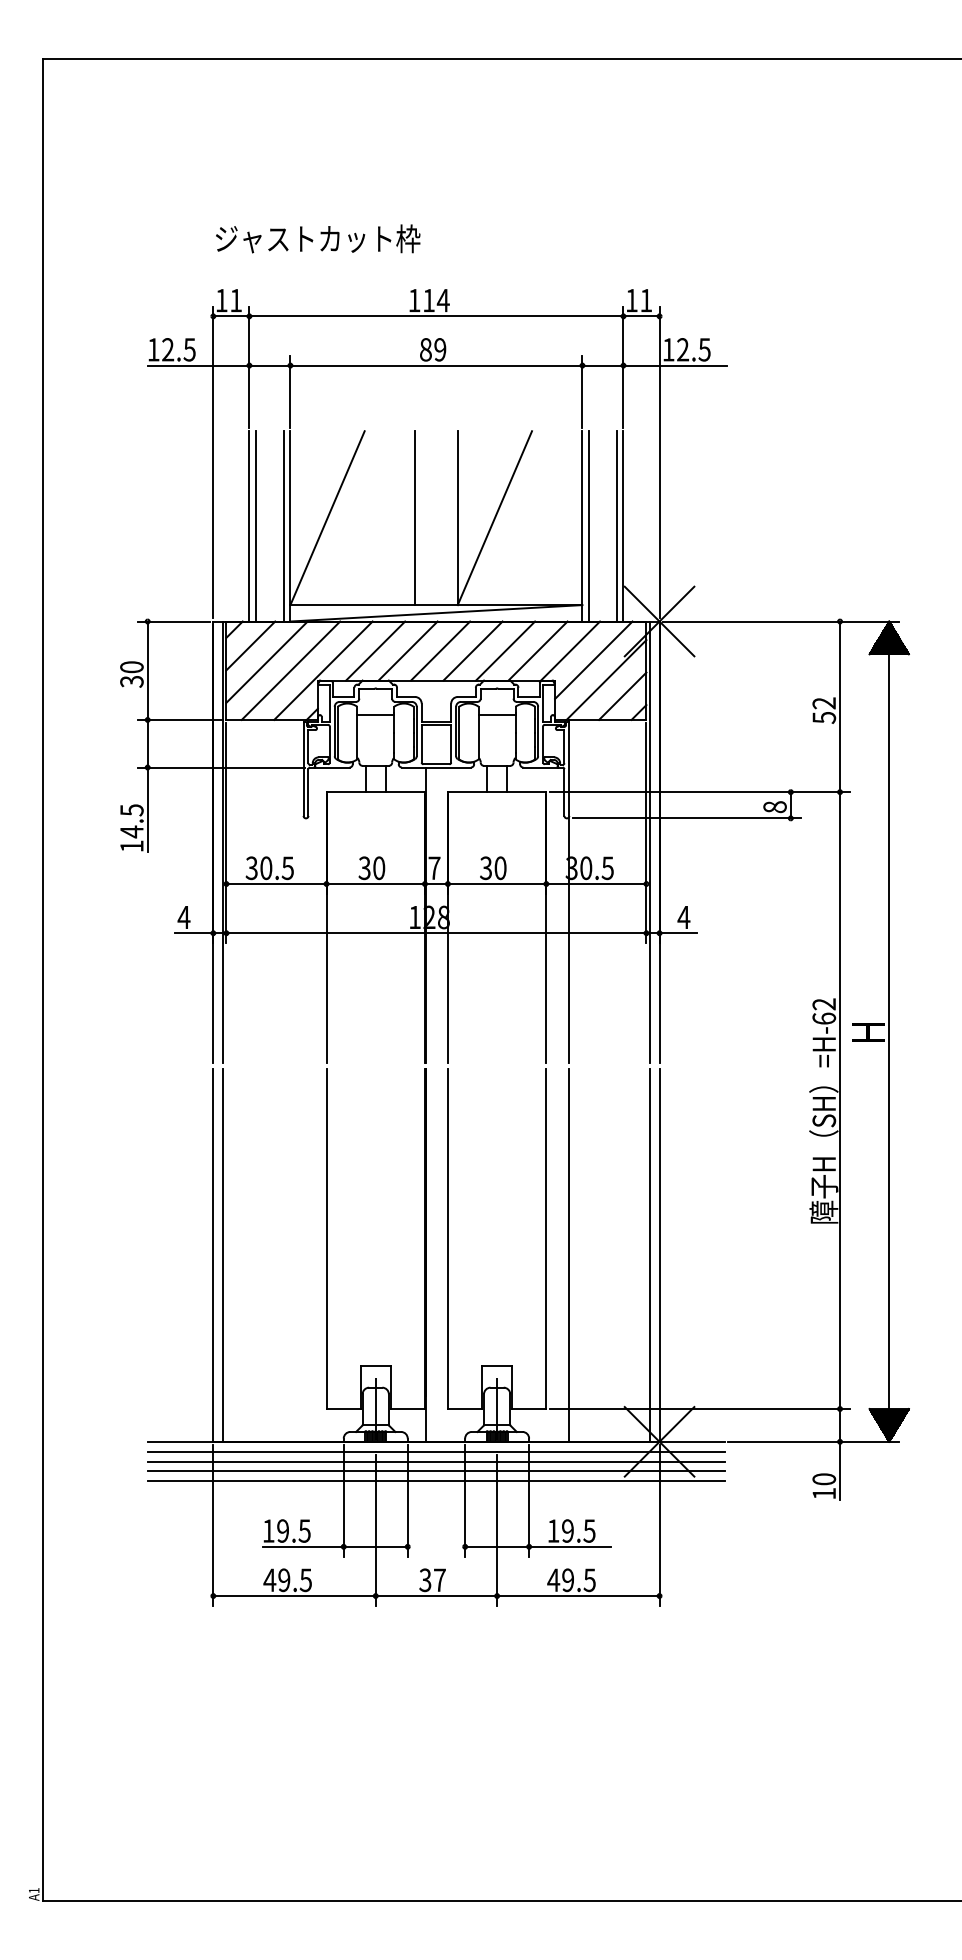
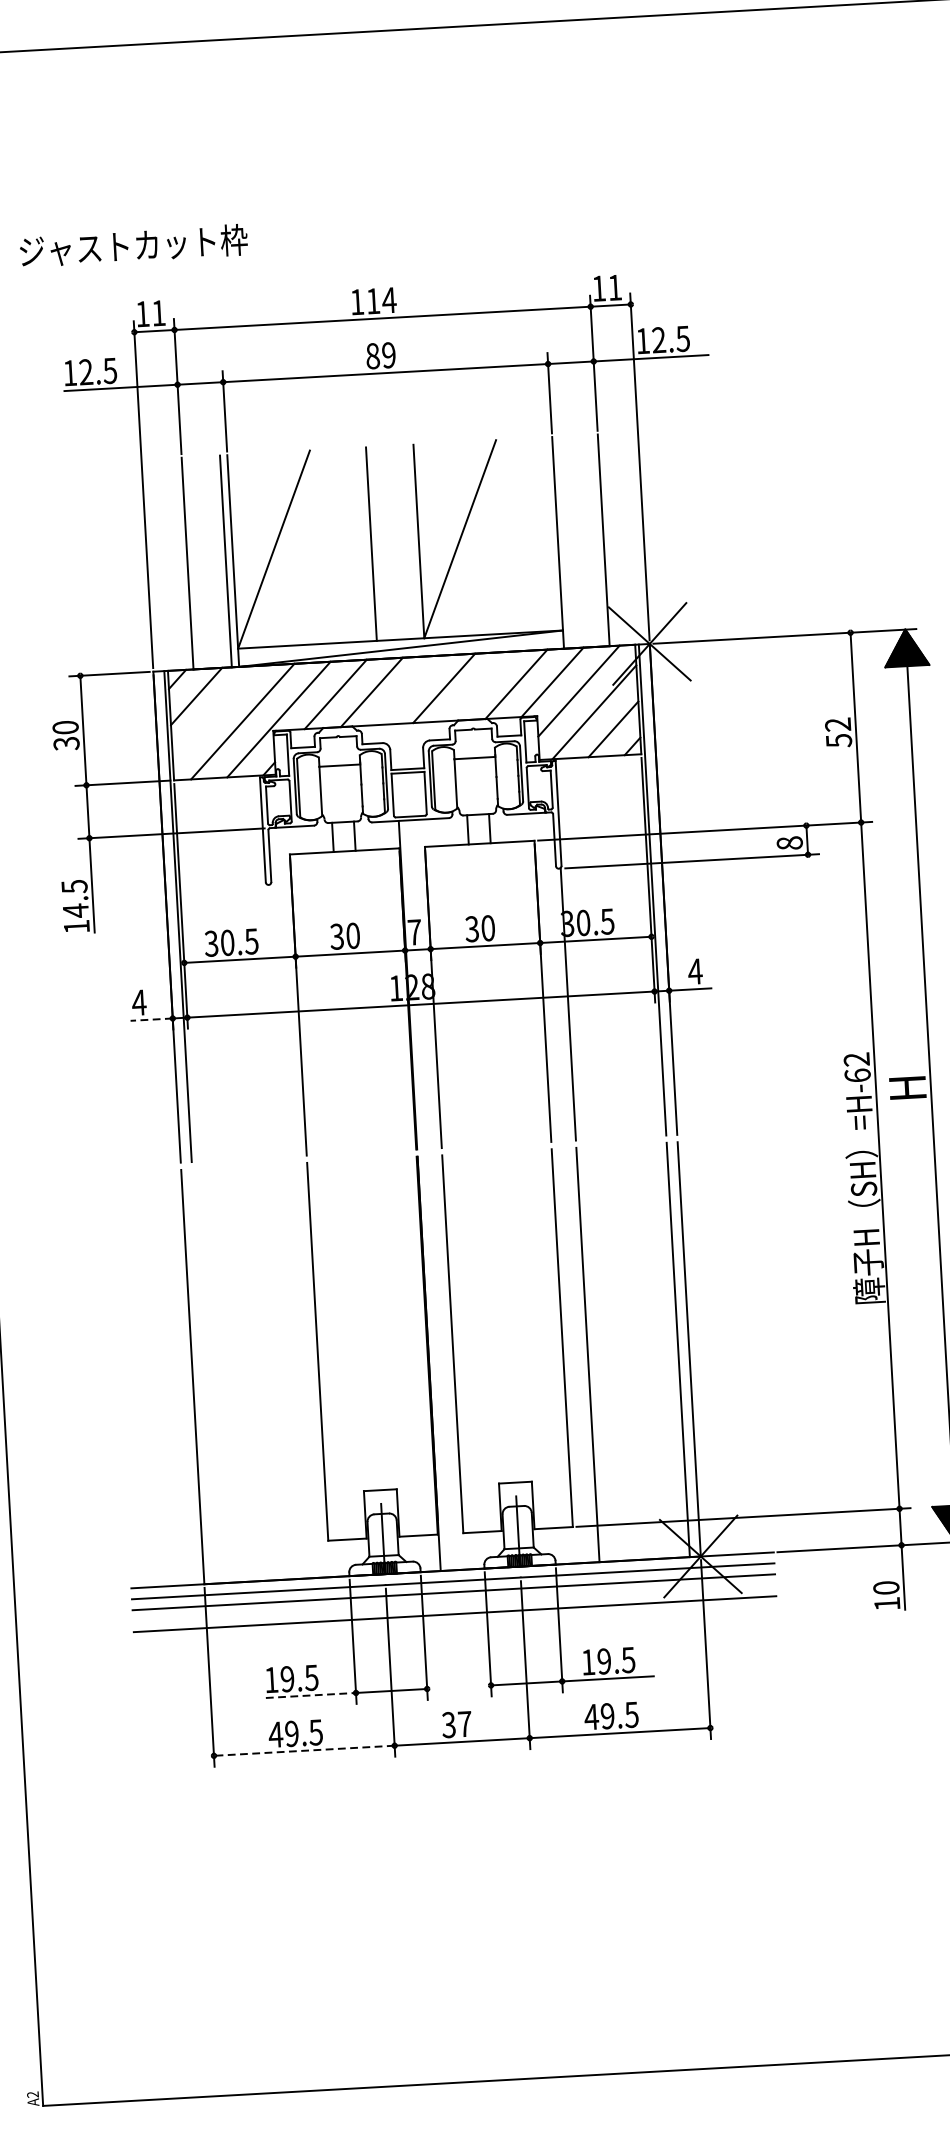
text: (318, 238) -> (134, 245), moved
line: (255, 526) -> (194, 563), removed
line: (589, 526) -> (565, 542), removed
line: (616, 526) -> (595, 540), removed
line: (440, 650) -> (407, 689), removed
line: (505, 650) -> (480, 685), removed
line: (266, 661) -> (215, 712), removed
line: (194, 933) -> (151, 1019), solid -> dashed
line: (223, 1255) -> (204, 1376), removed
line: (436, 1471) -> (454, 1603), removed
line: (303, 1546) -> (311, 1695), solid -> dashed
line: (294, 1596) -> (304, 1751), solid -> dashed
text: (33, 1890) -> (32, 2094), A1 -> A2

